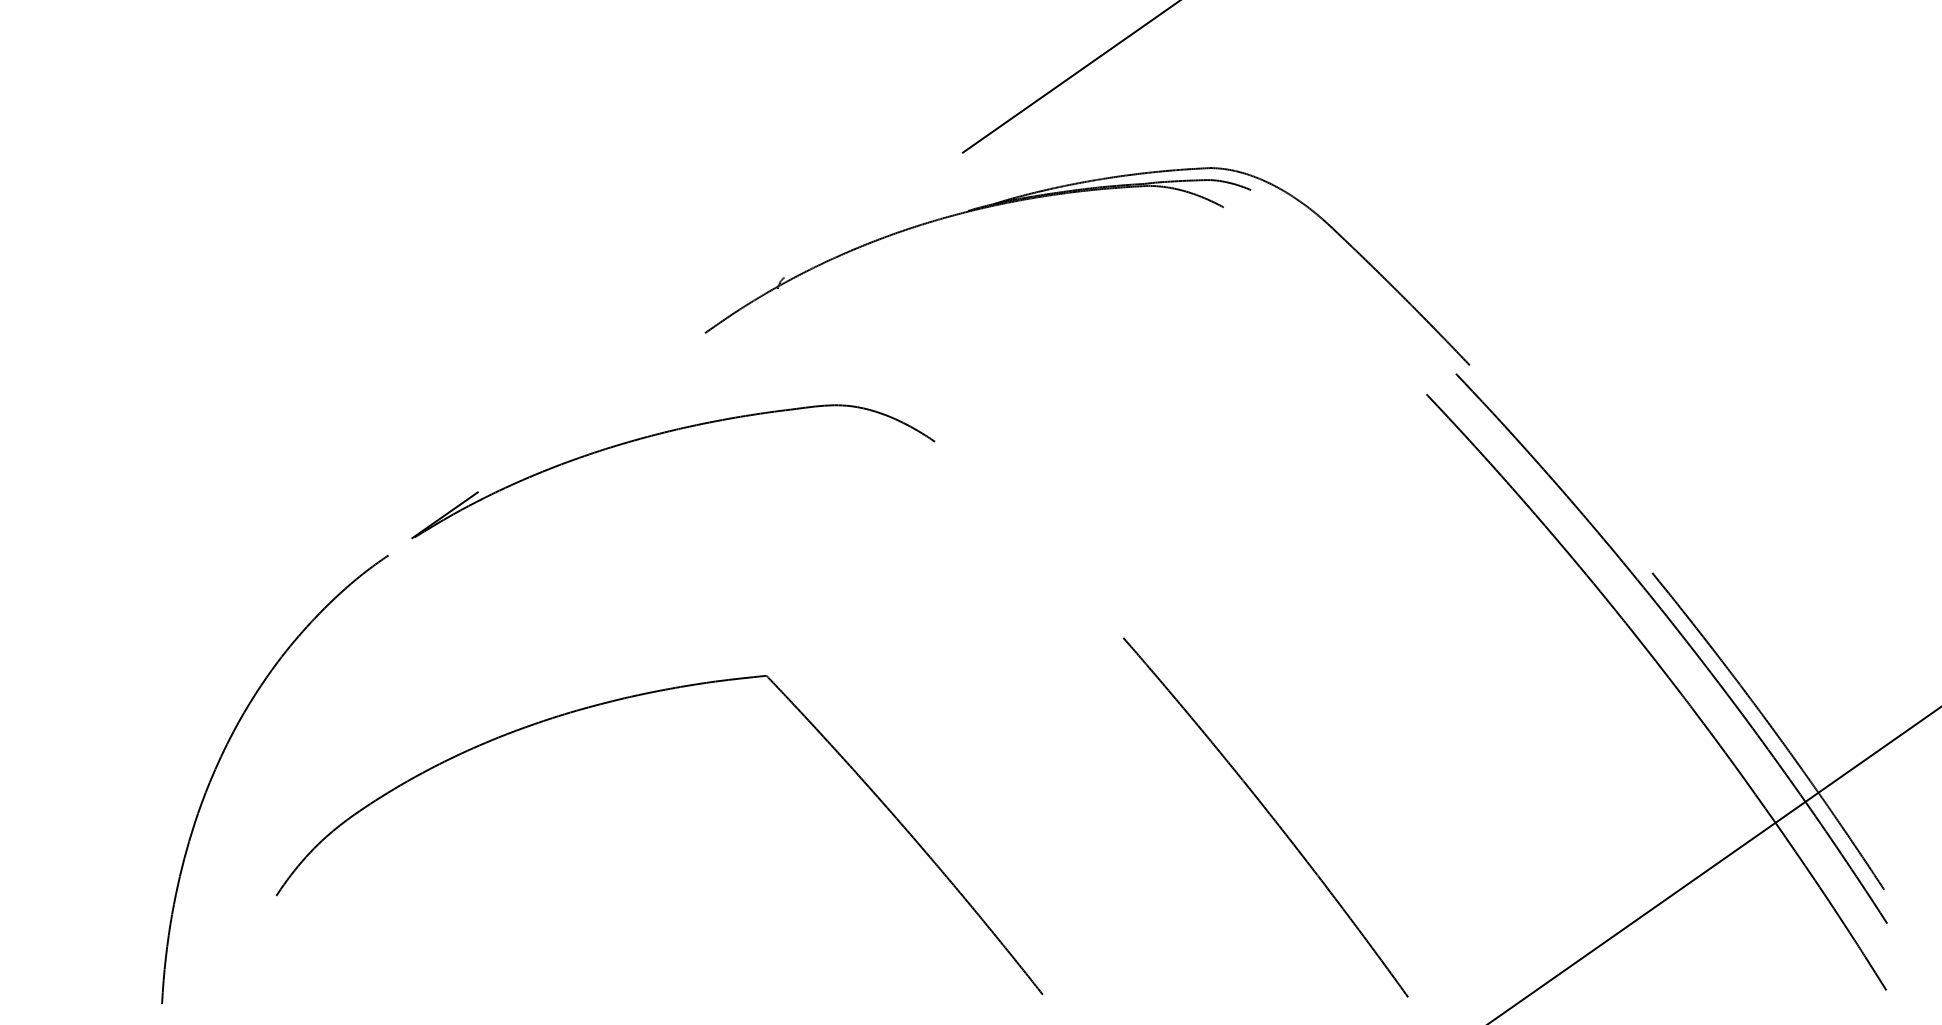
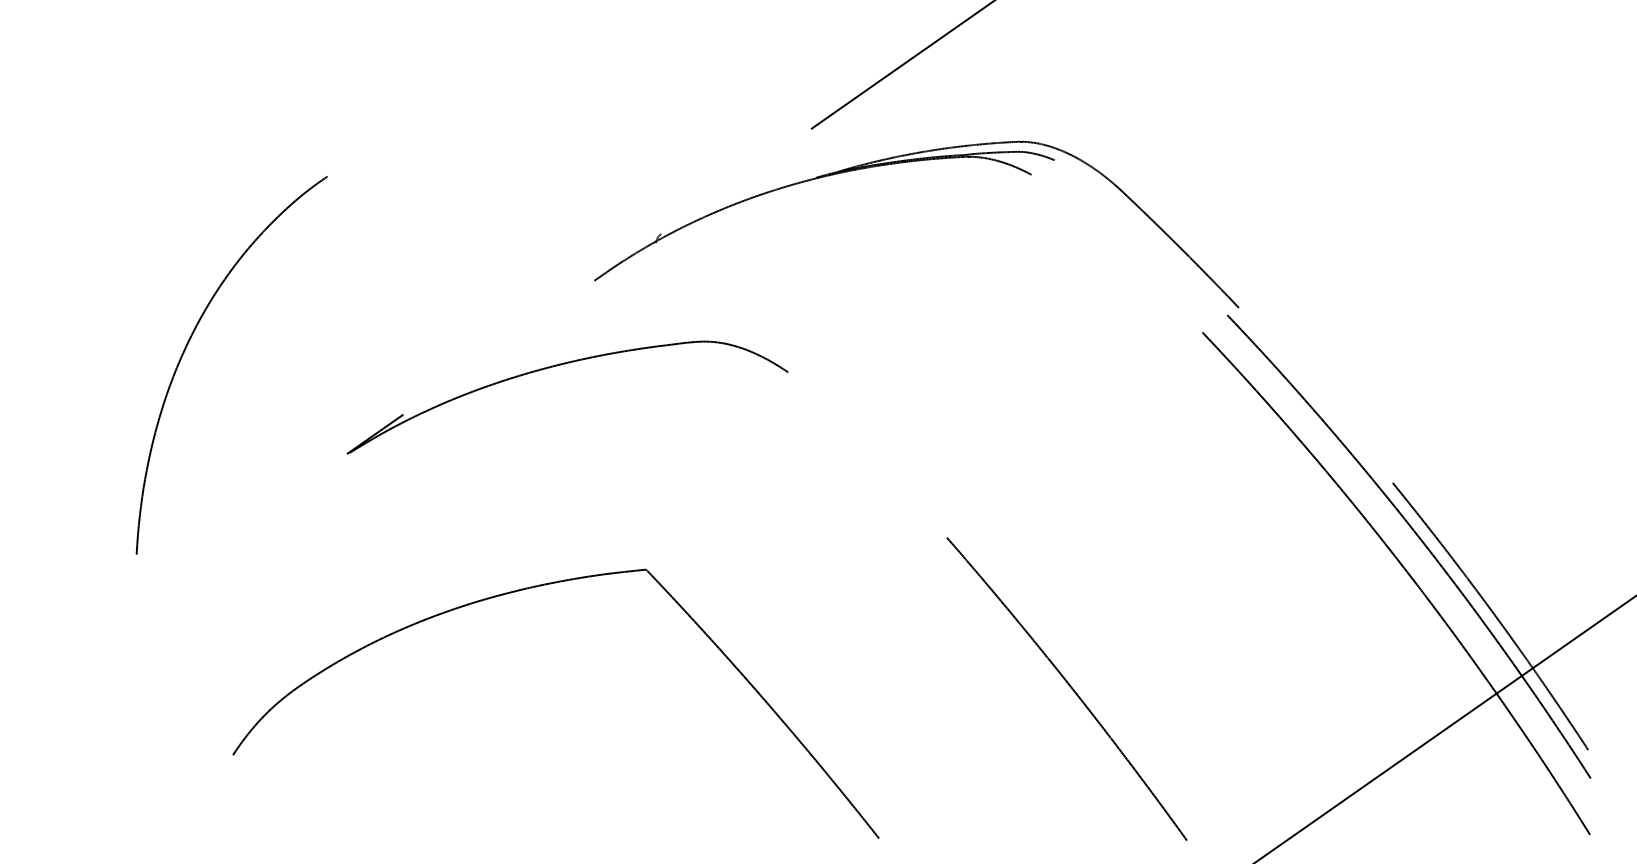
curve: (223, 754) -> (188, 344), moved

